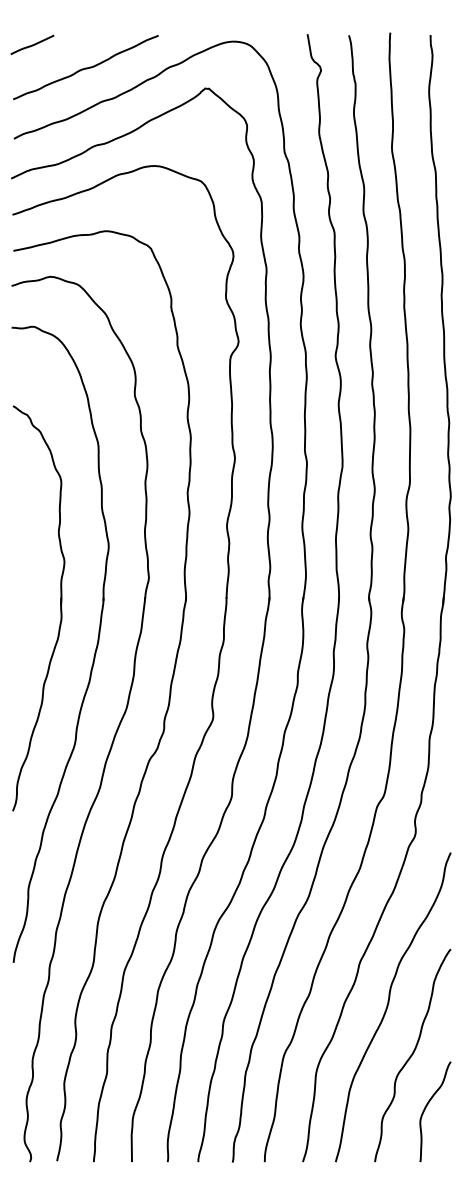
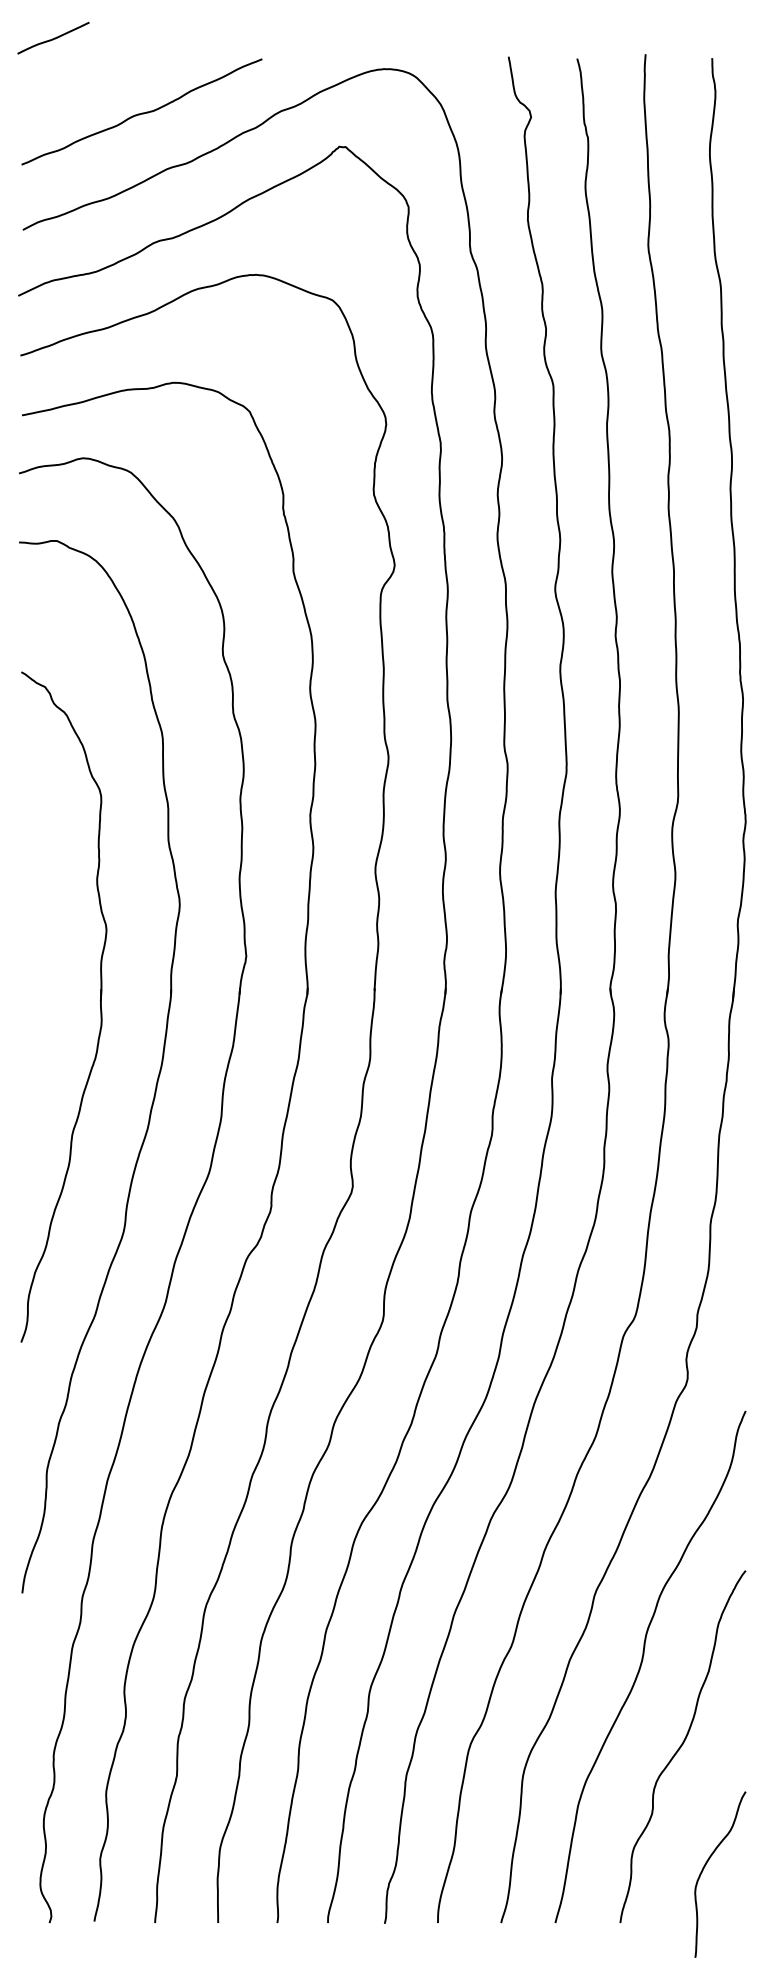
line: (32, 44) -> (53, 37), moved
curve: (427, 1106) -> (707, 1865), moved

